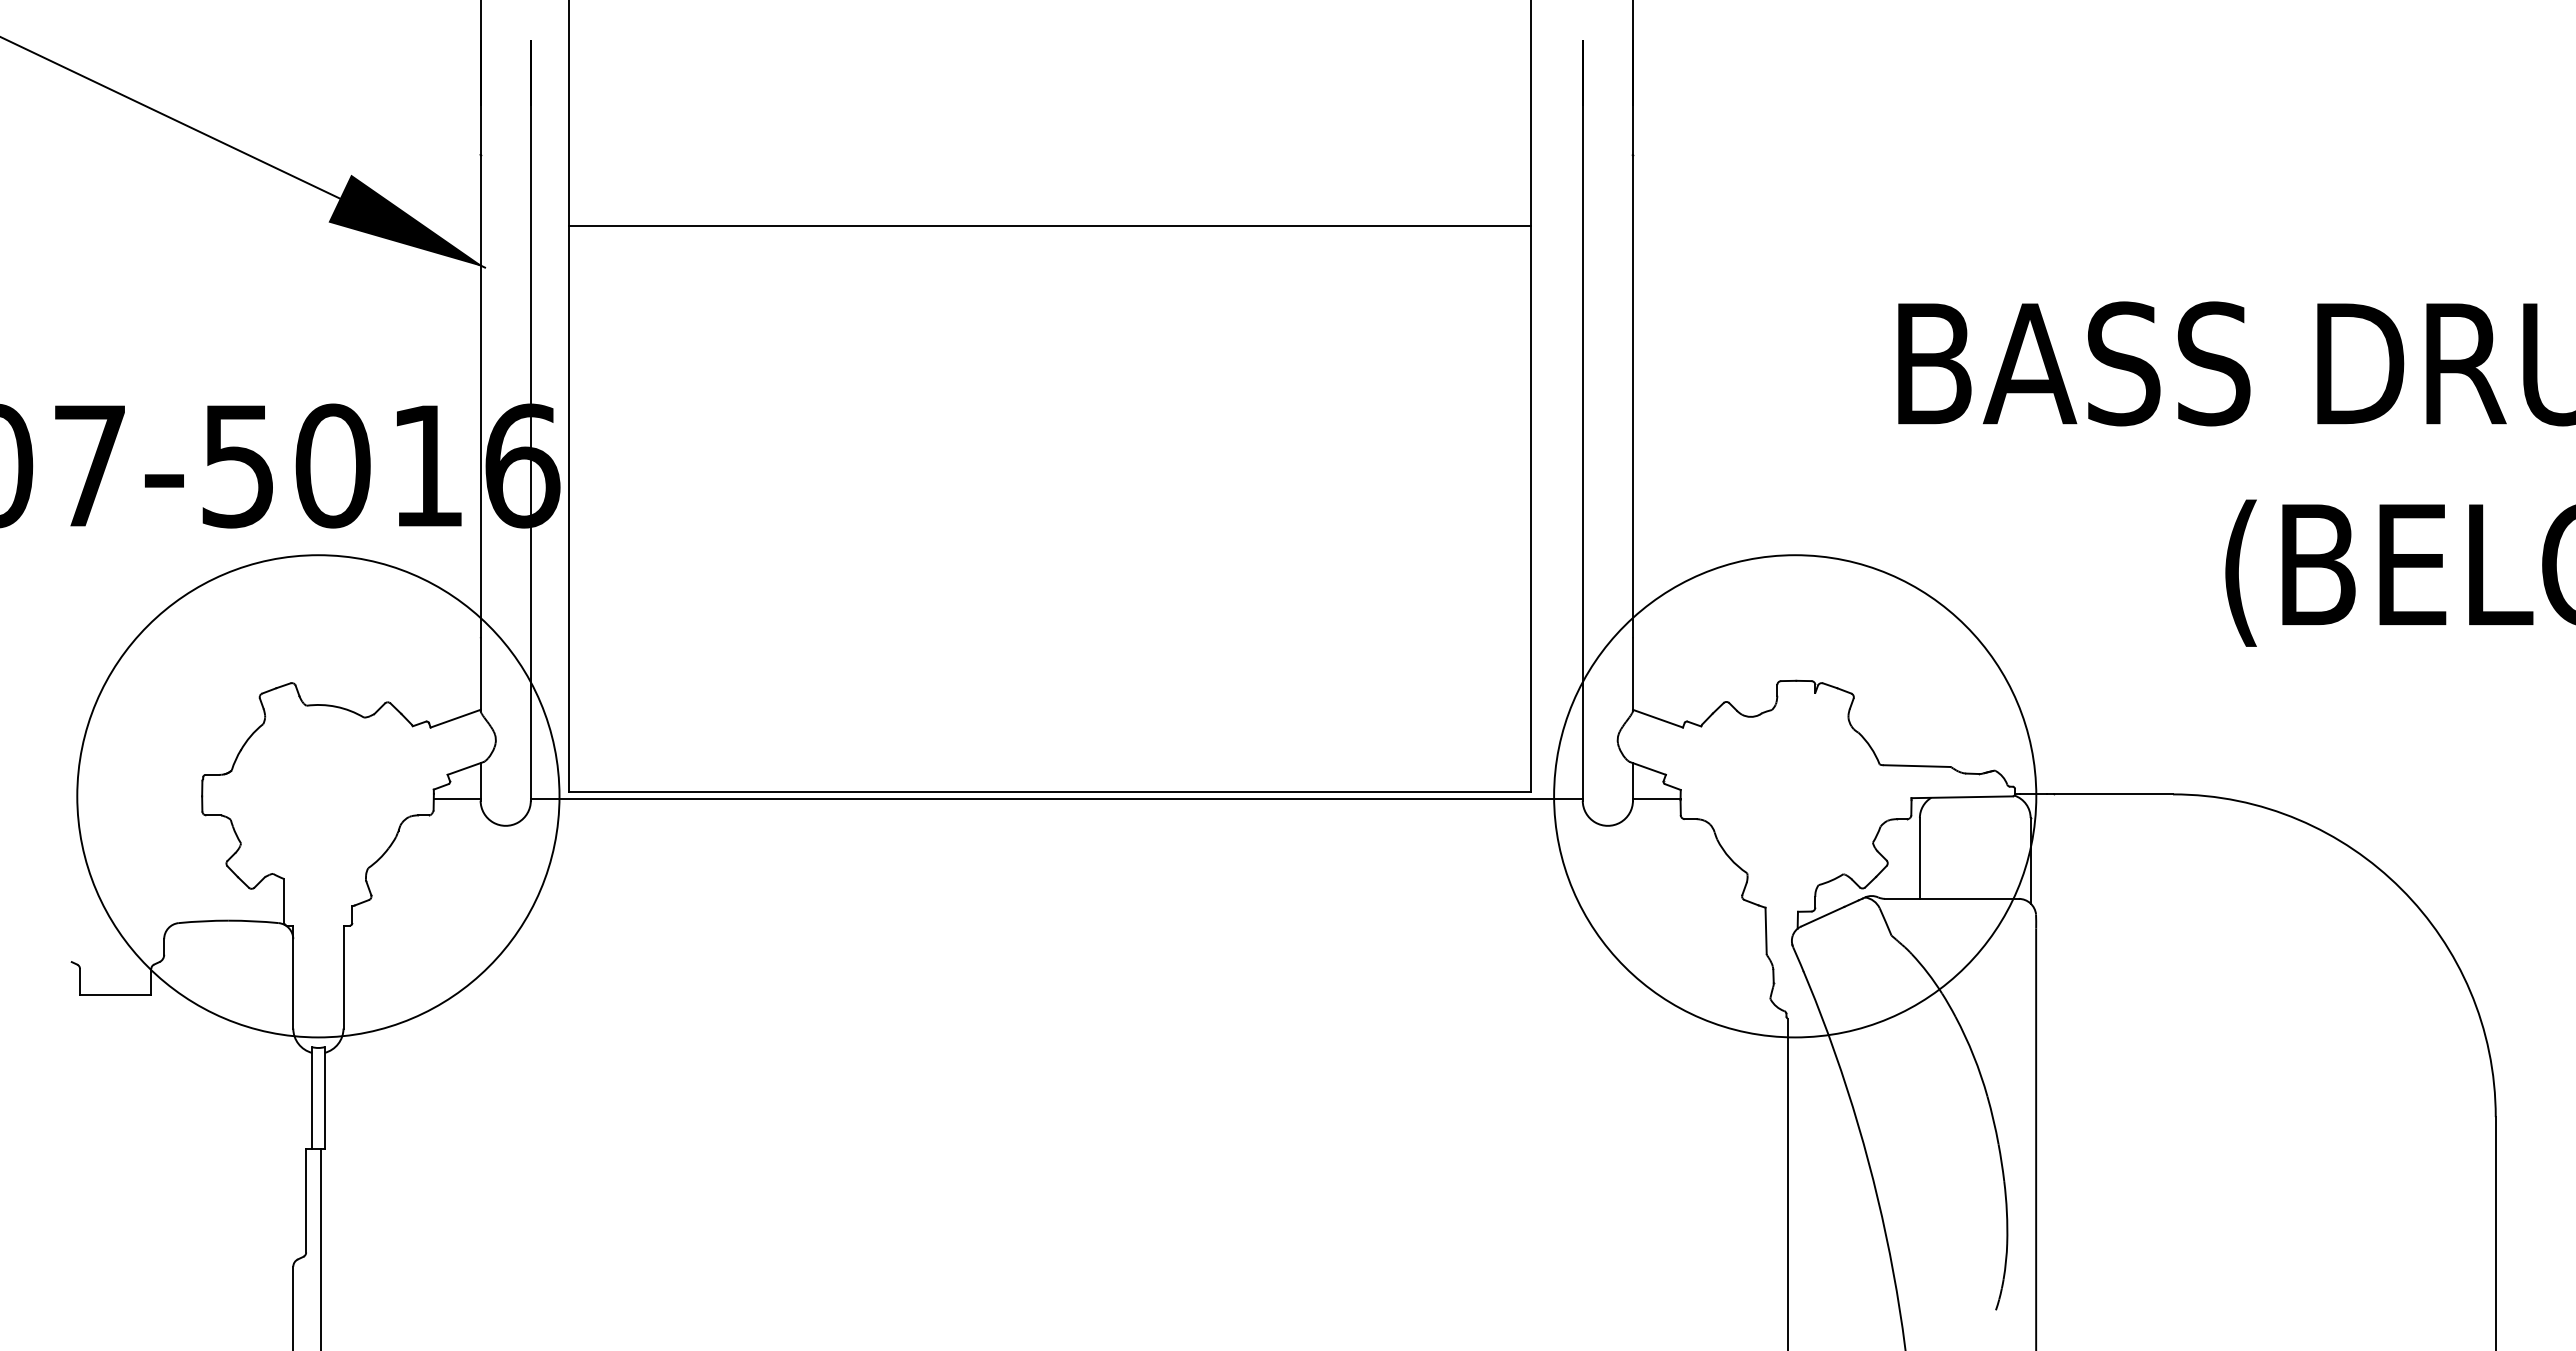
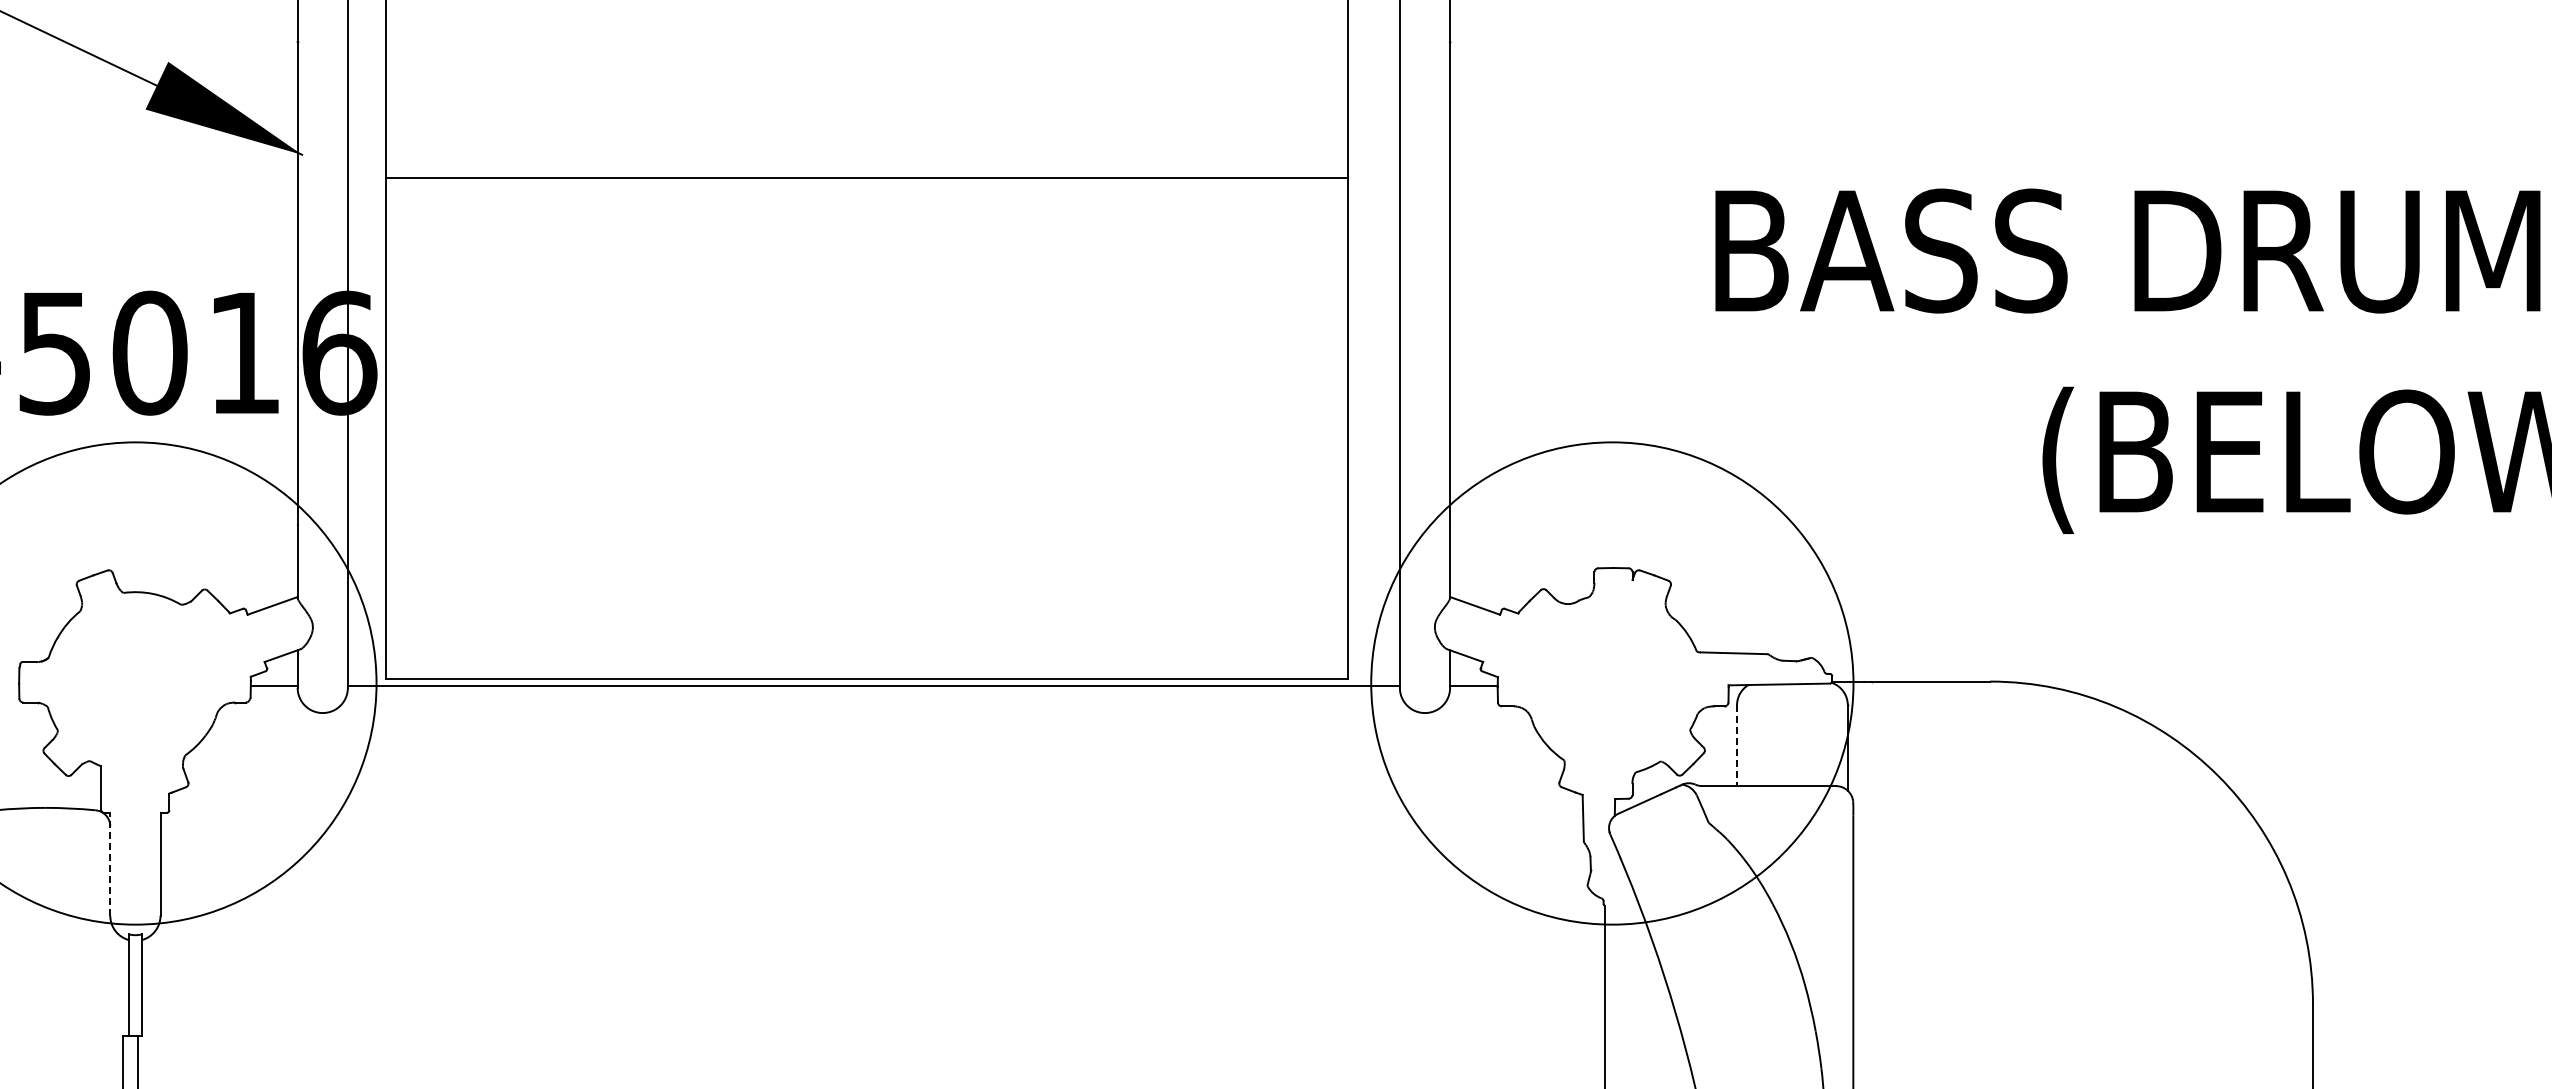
line: (1049, 225) -> (866, 177), moved
line: (1919, 858) -> (1736, 745), solid -> dashed
line: (293, 976) -> (110, 863), solid -> dashed

